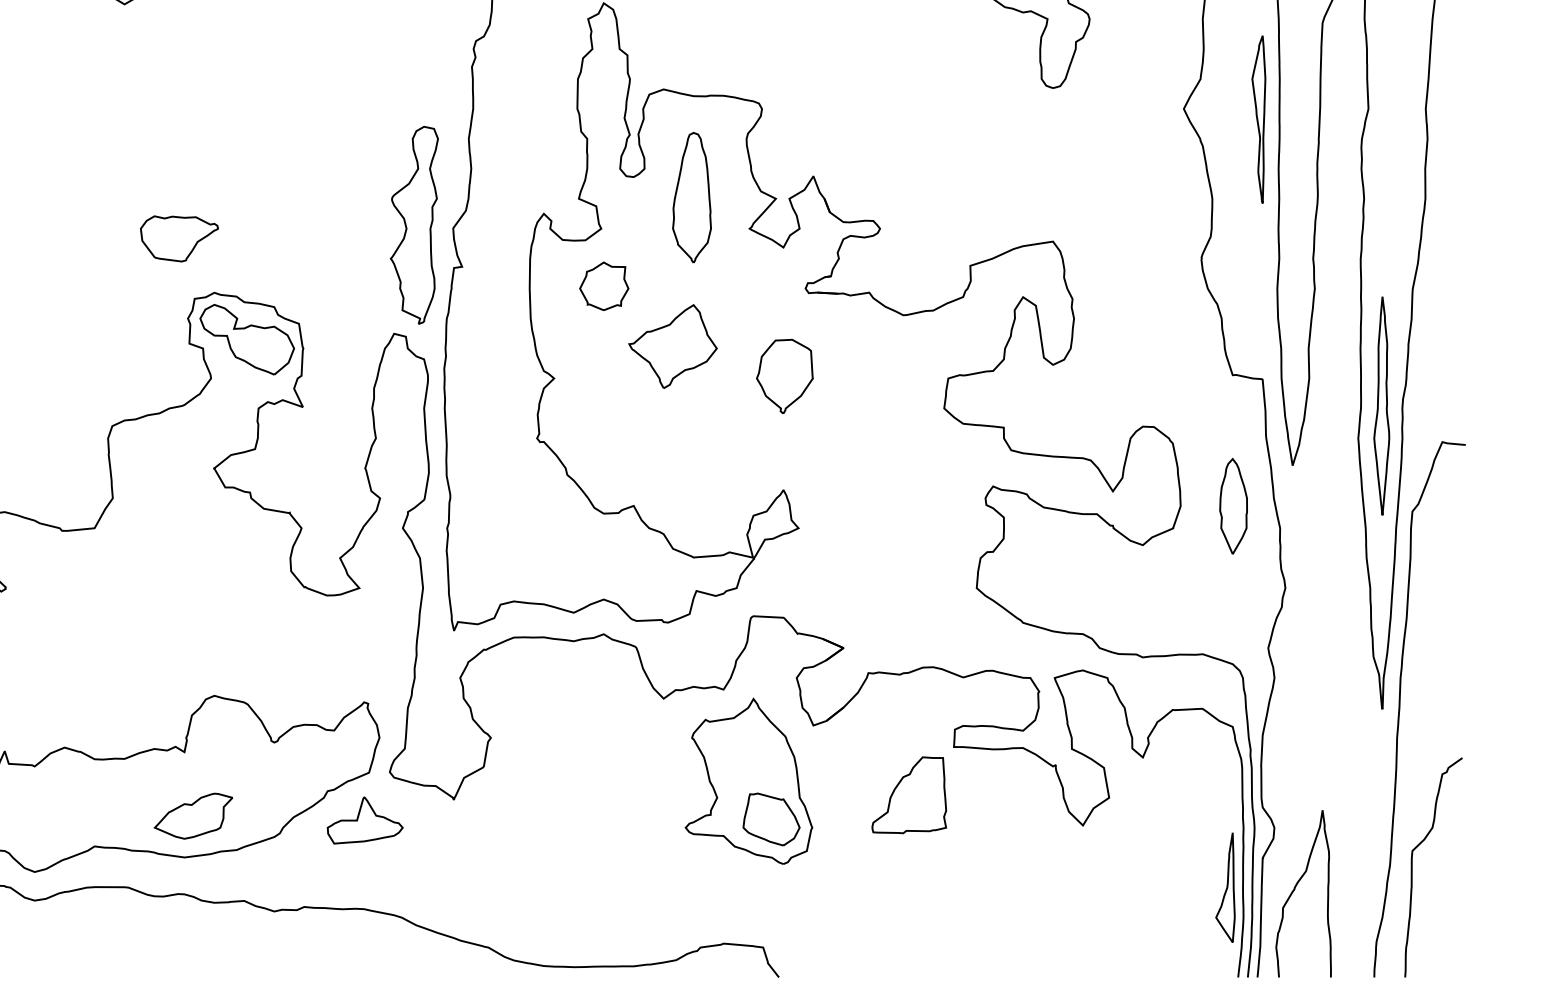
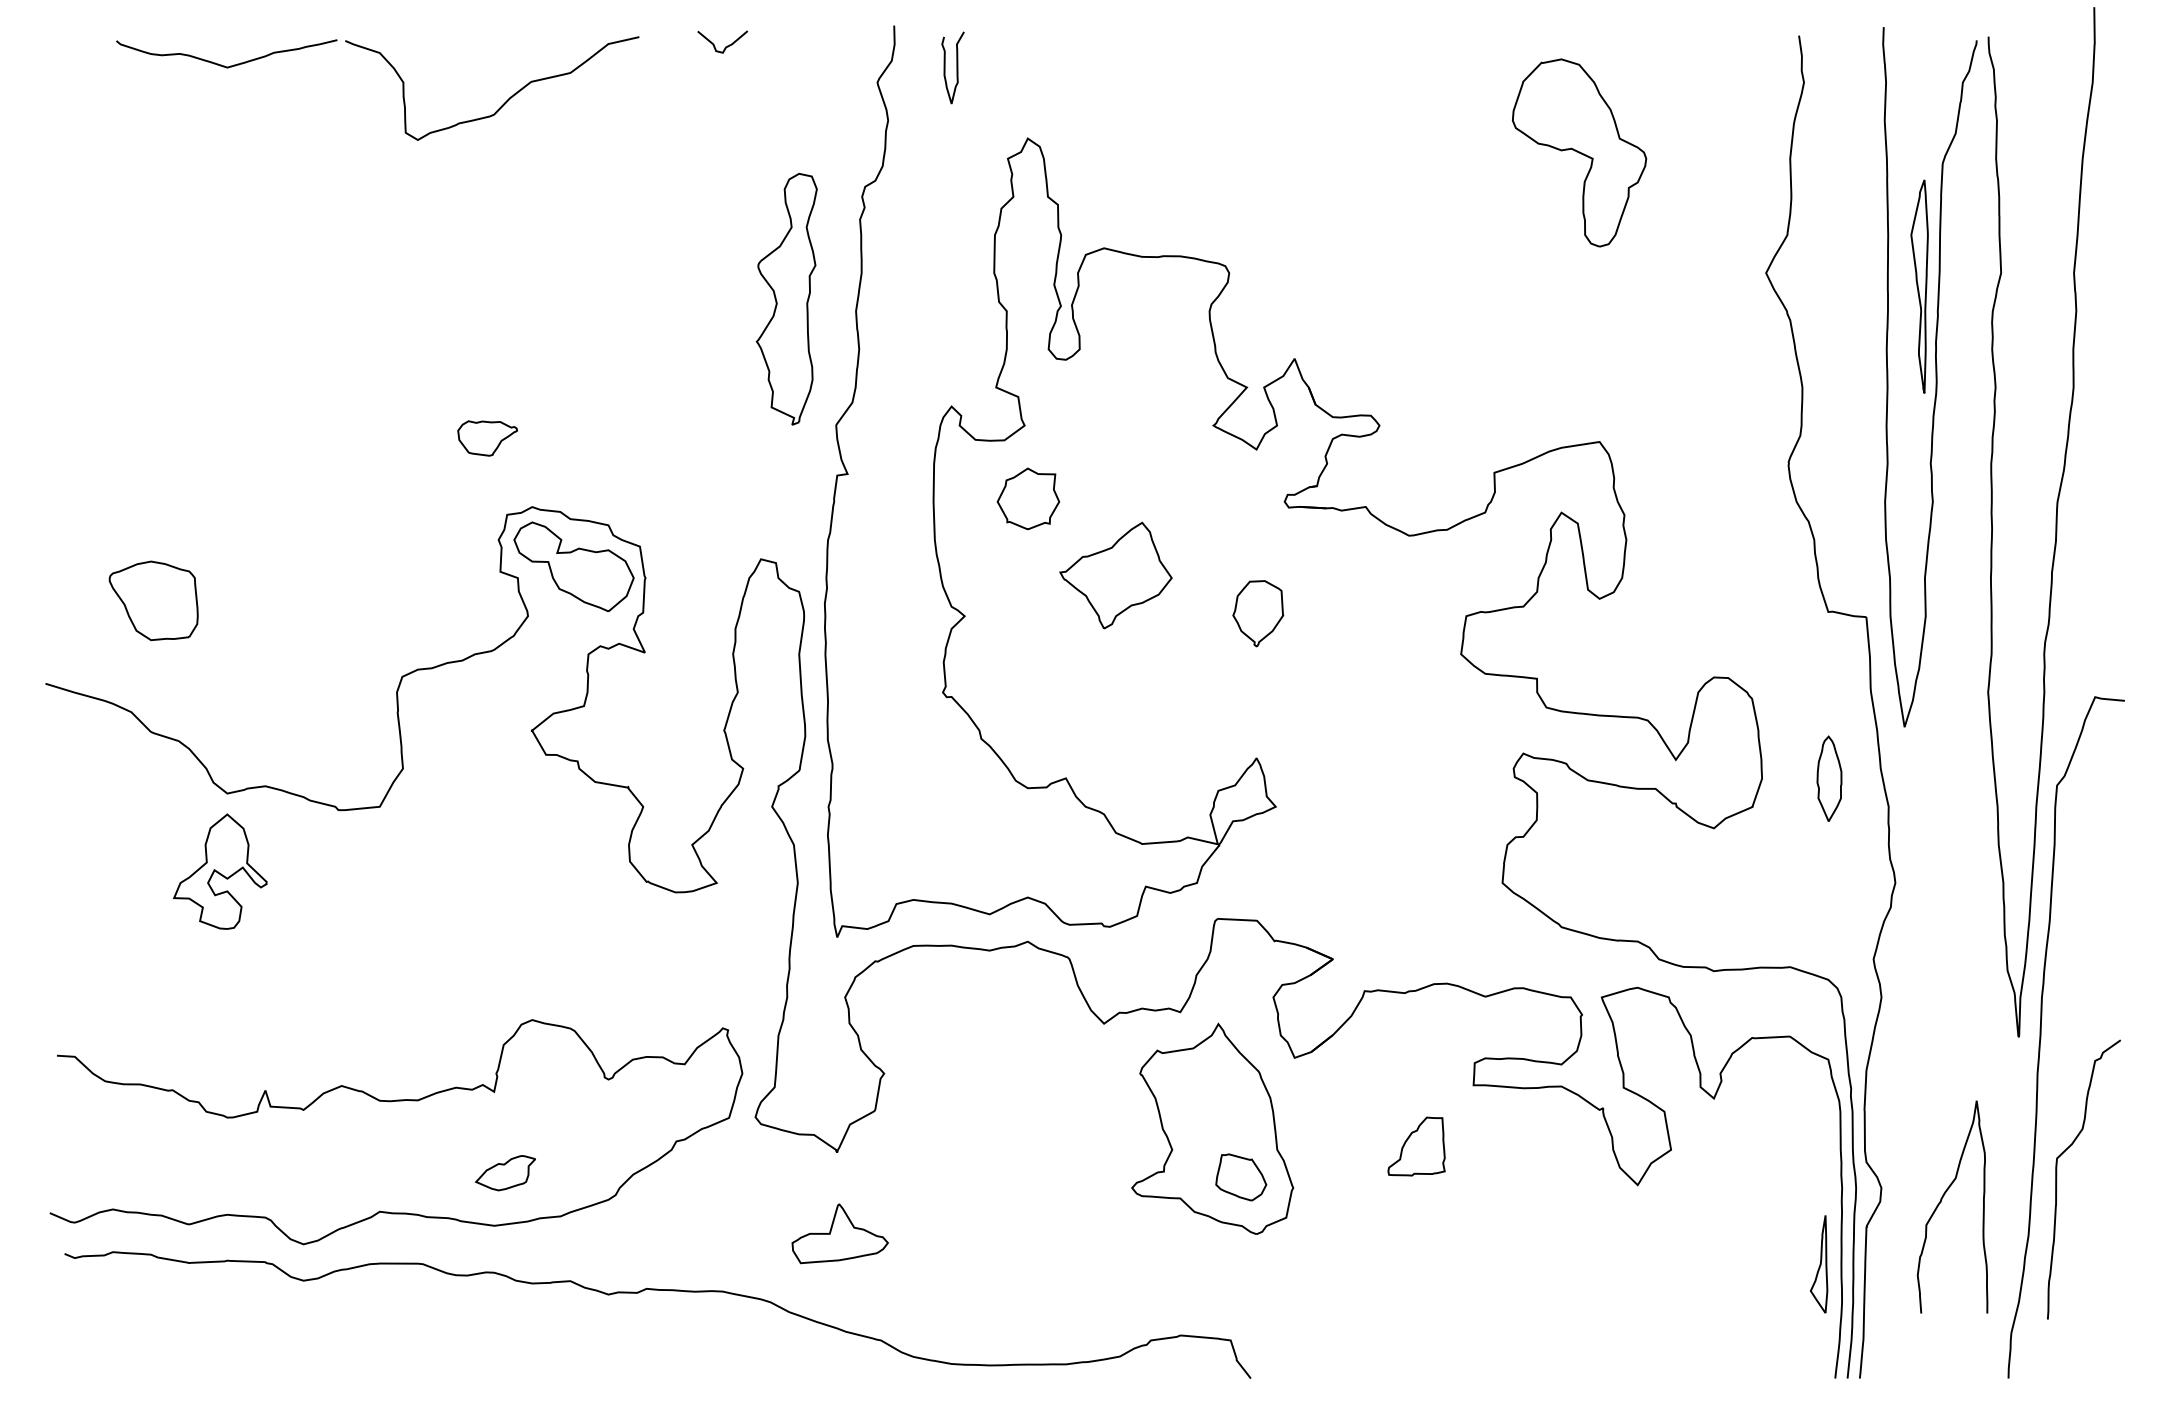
part: (1258, 119) -> (1919, 286), moved
part: (692, 197) -> (1140, 385), removed
part: (414, 225) -> (786, 299), moved
part: (179, 238) -> (487, 438), size x0.6
part: (784, 376) -> (1257, 613), size x0.7
part: (1381, 406) -> (2017, 651), removed
part: (1233, 506) -> (1829, 778), size x0.7
part: (909, 795) -> (1416, 1146), size x0.6
part: (193, 815) -> (505, 1172), size x0.6
part: (770, 819) -> (1240, 1177), size x0.7
part: (364, 820) -> (839, 1233), moved
curve: (1412, 867) -> (2057, 1179), moved
part: (1225, 887) -> (1818, 1264), size x0.7
curve: (1294, 890) -> (1941, 1202), moved

